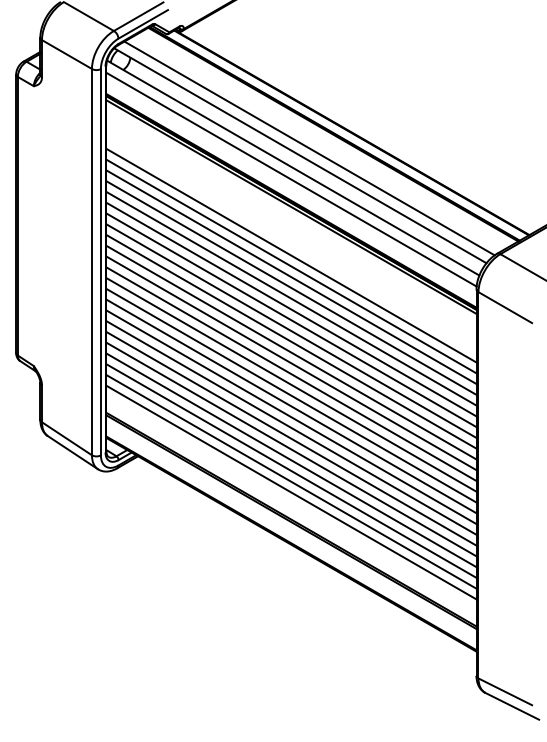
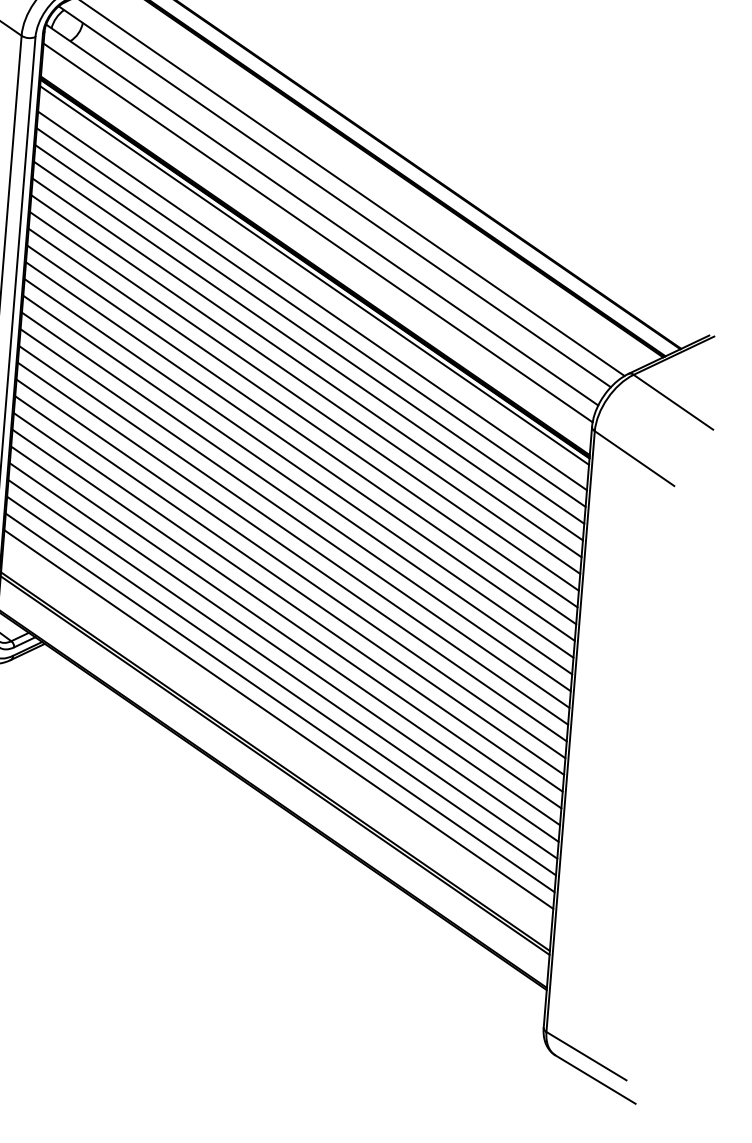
line: (291, 223) -> (312, 301), added
line: (291, 233) -> (311, 316), added
line: (291, 244) -> (309, 333), added

